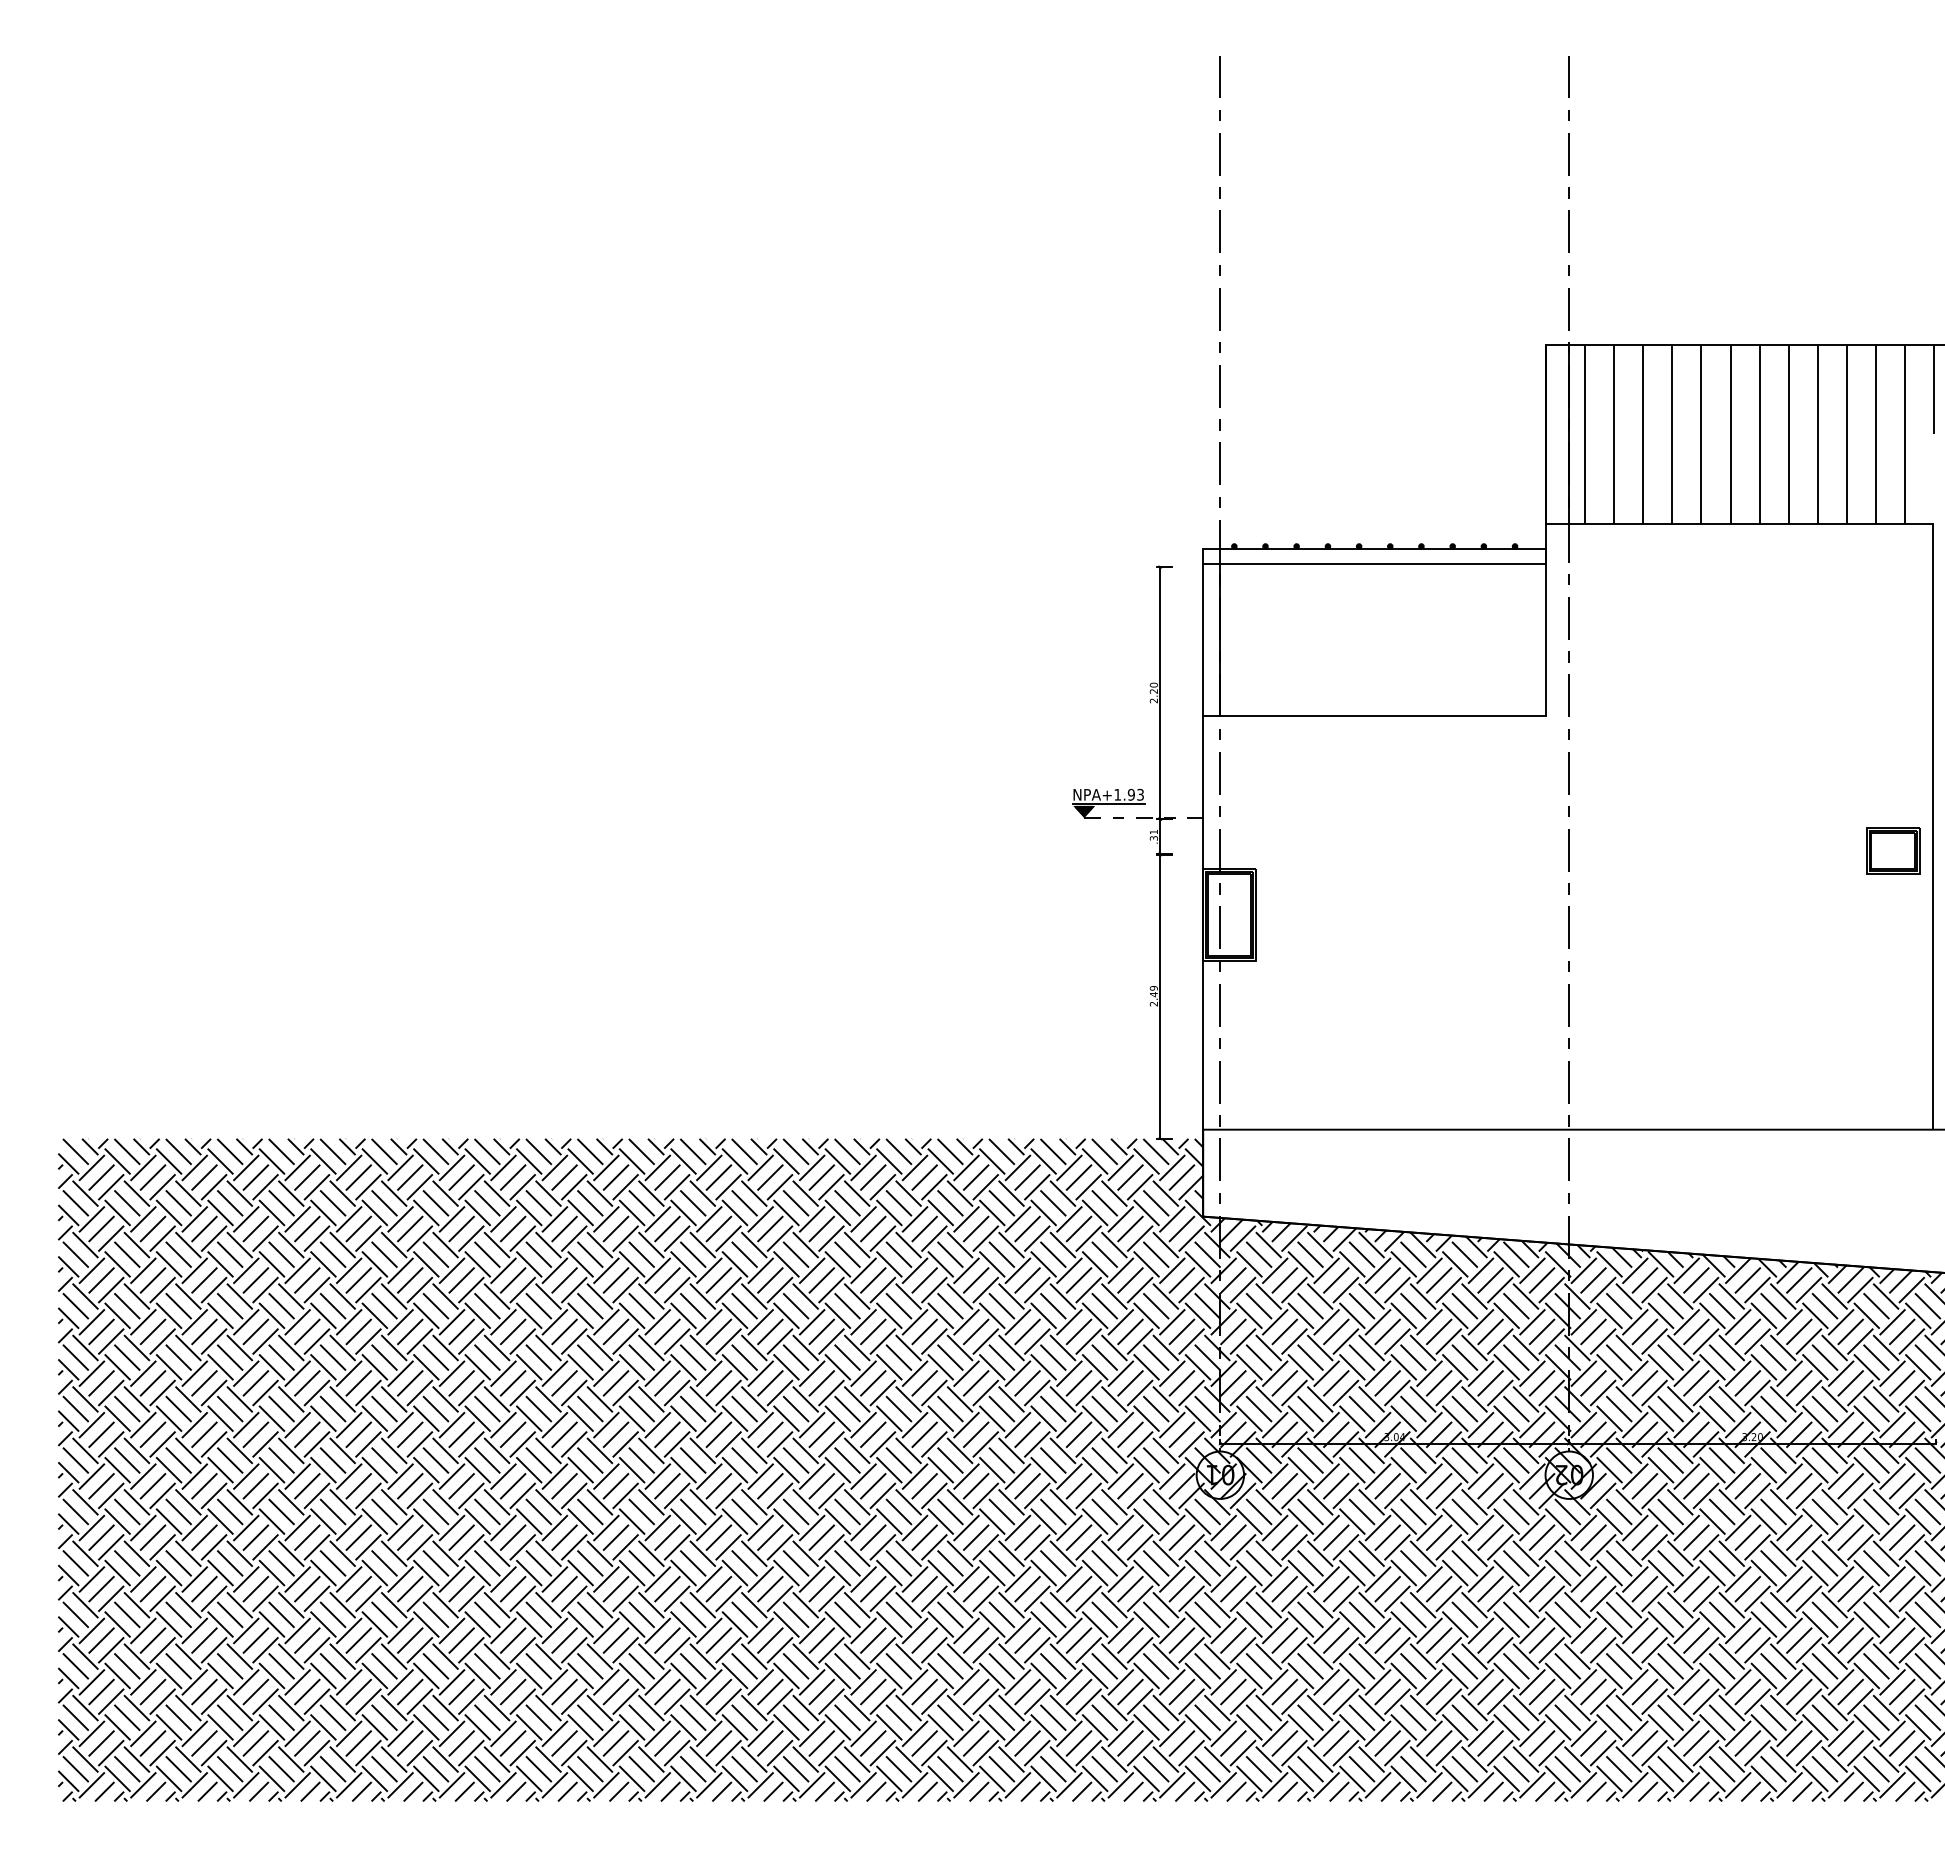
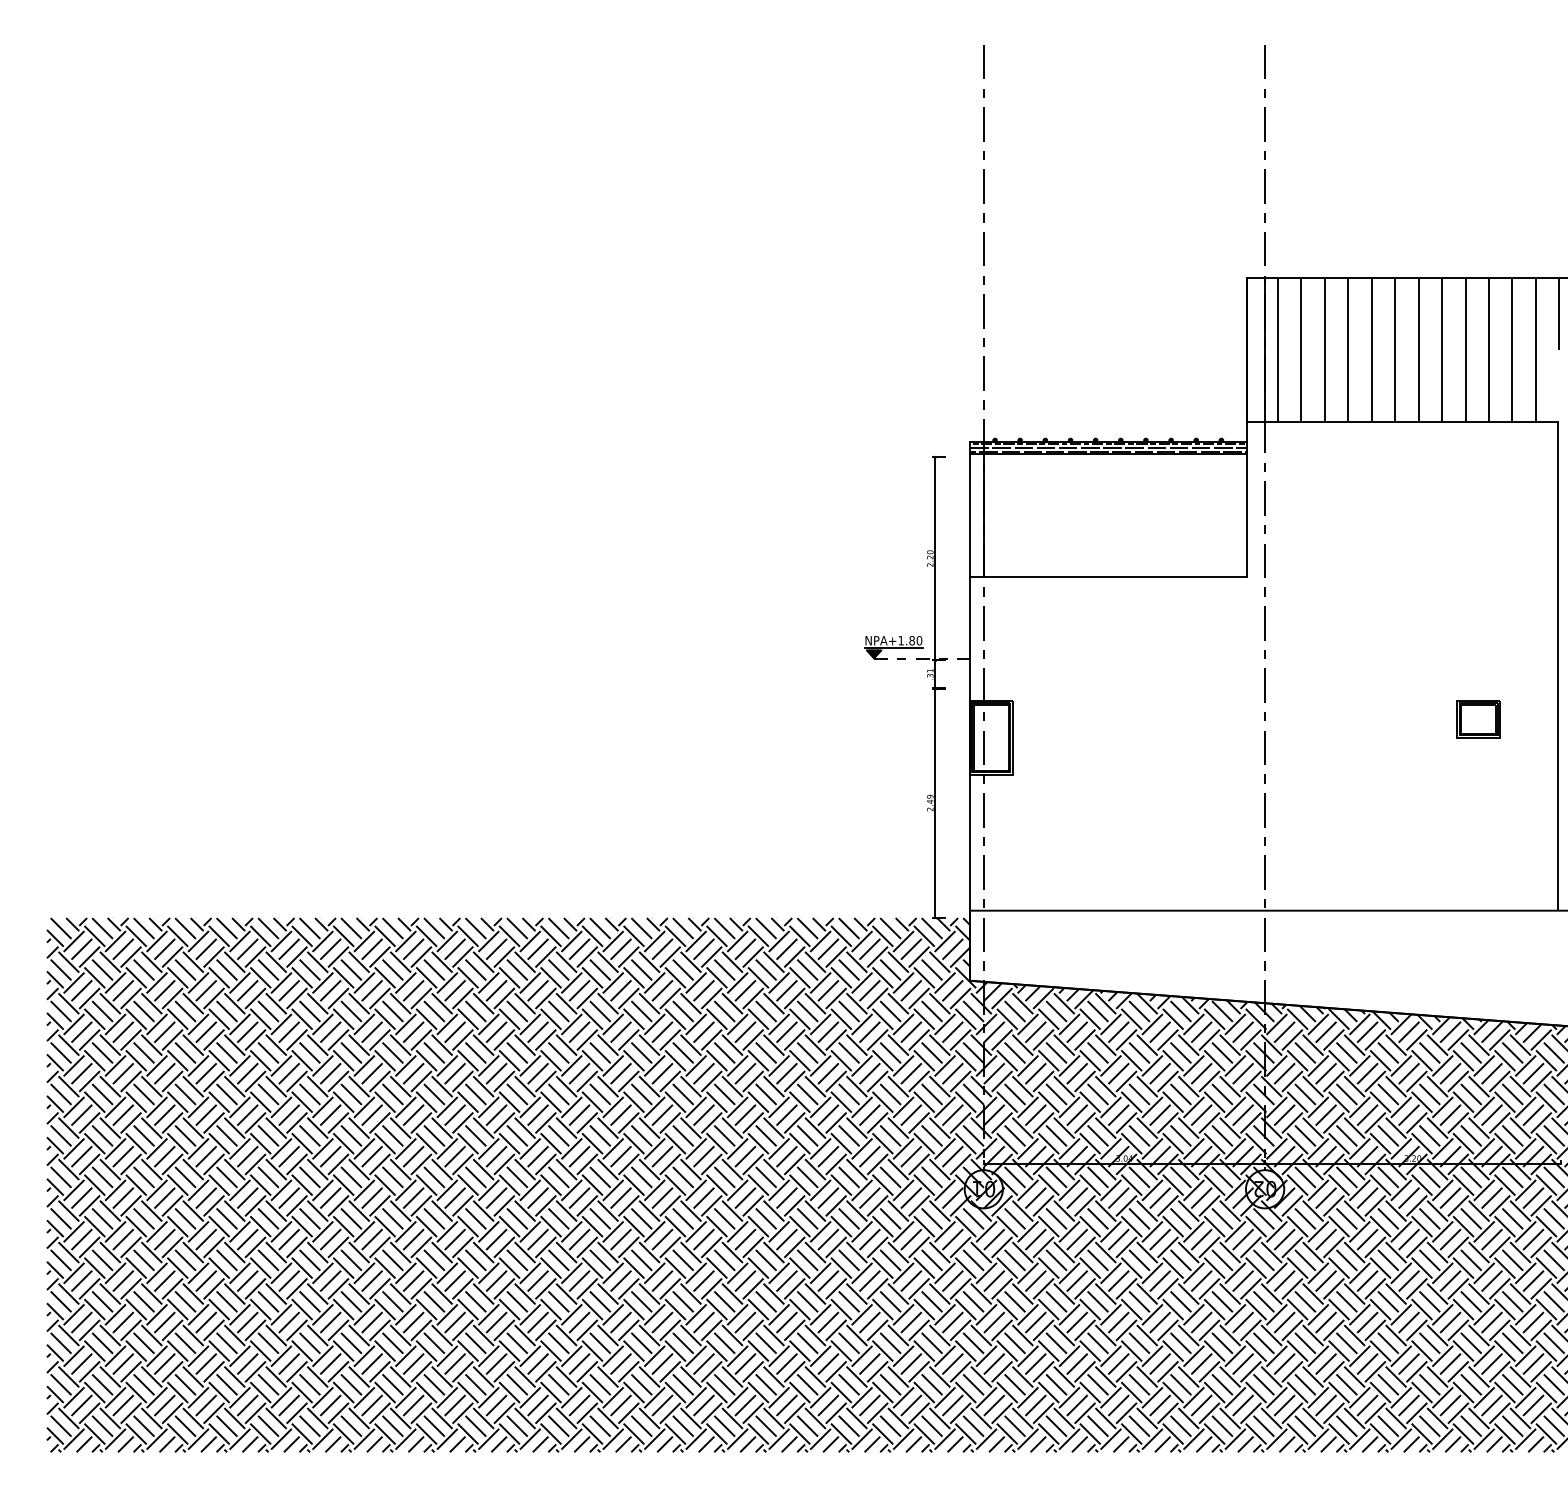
hatch: (1374, 555) -> (1108, 447), added
text: (1135, 794) -> (915, 640), NPA+1.93 -> NPA+1.80
part: (1893, 850) -> (1478, 718), moved

